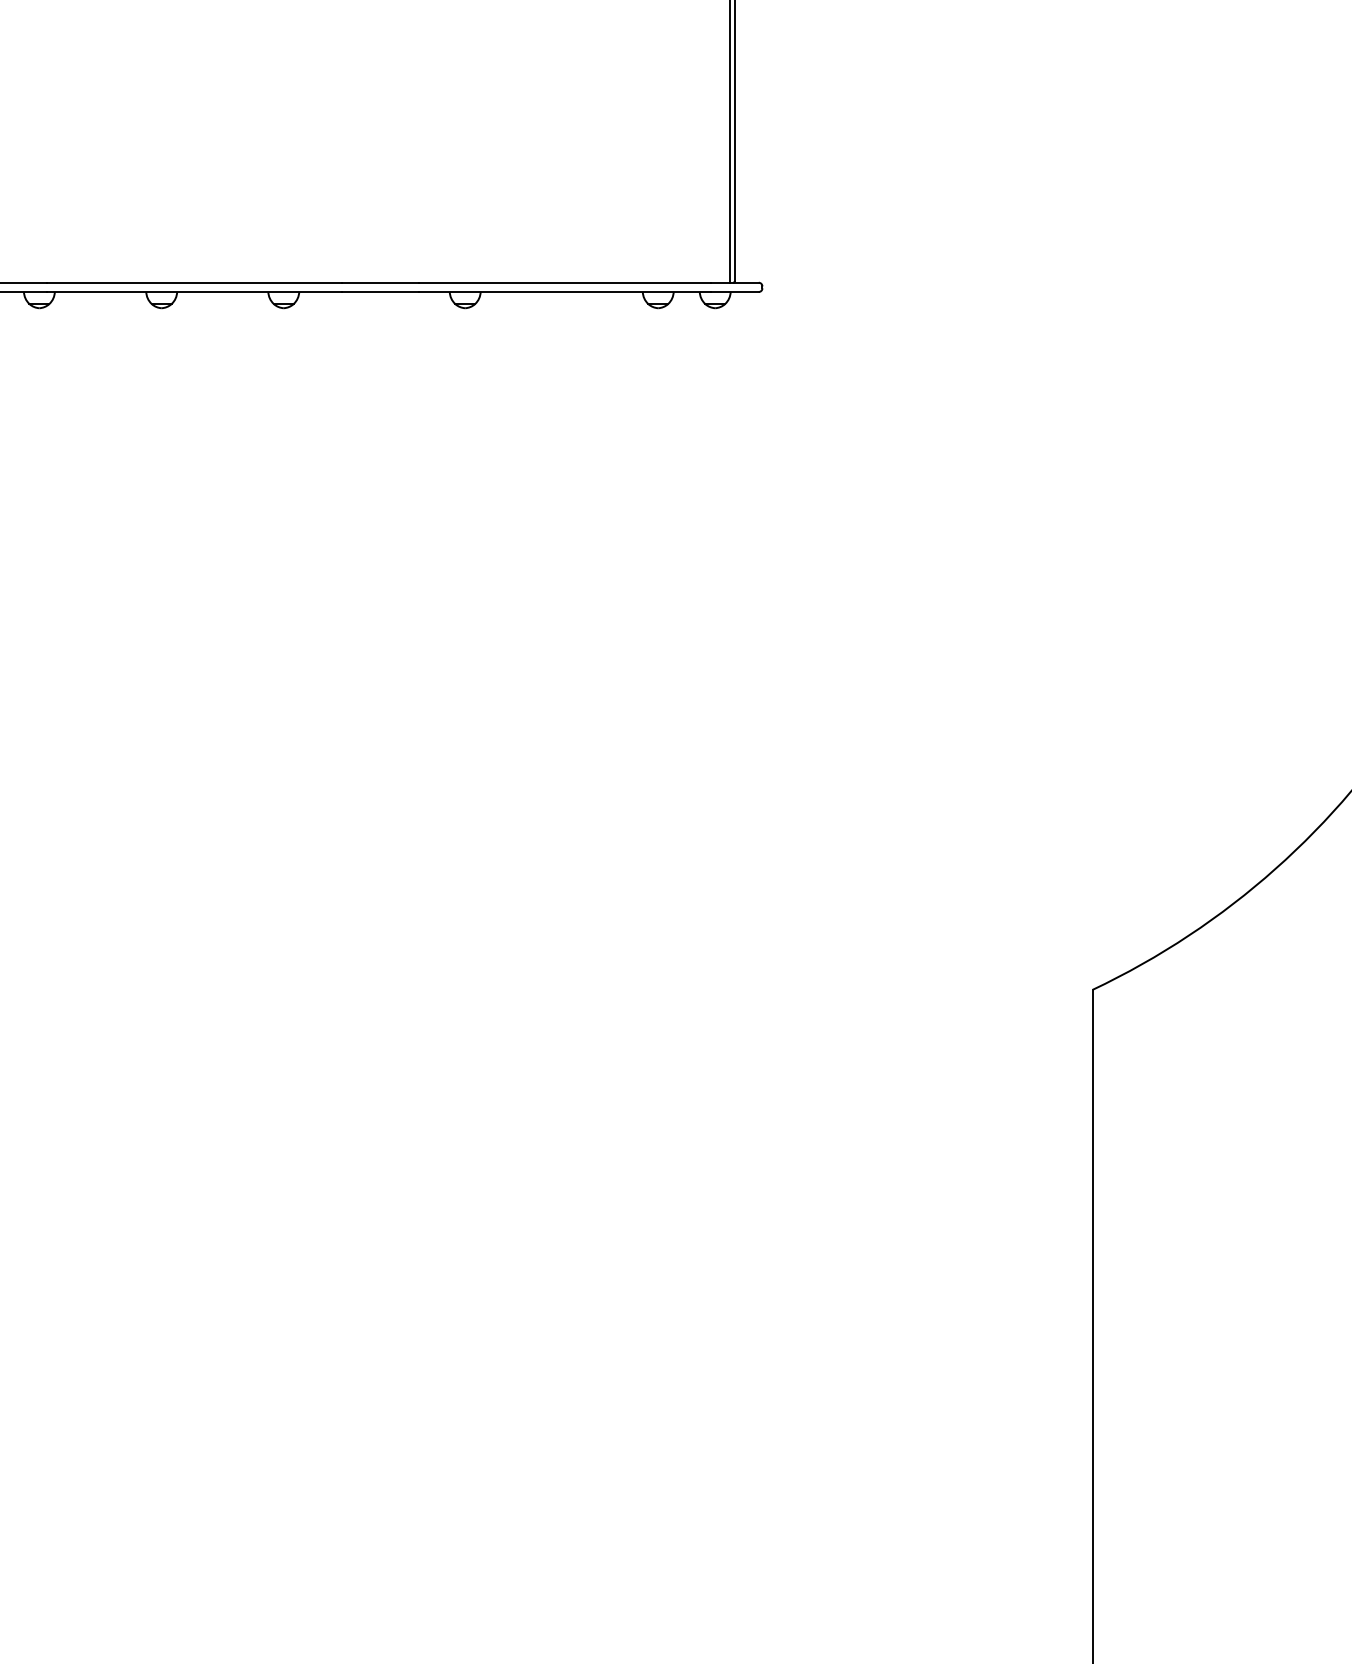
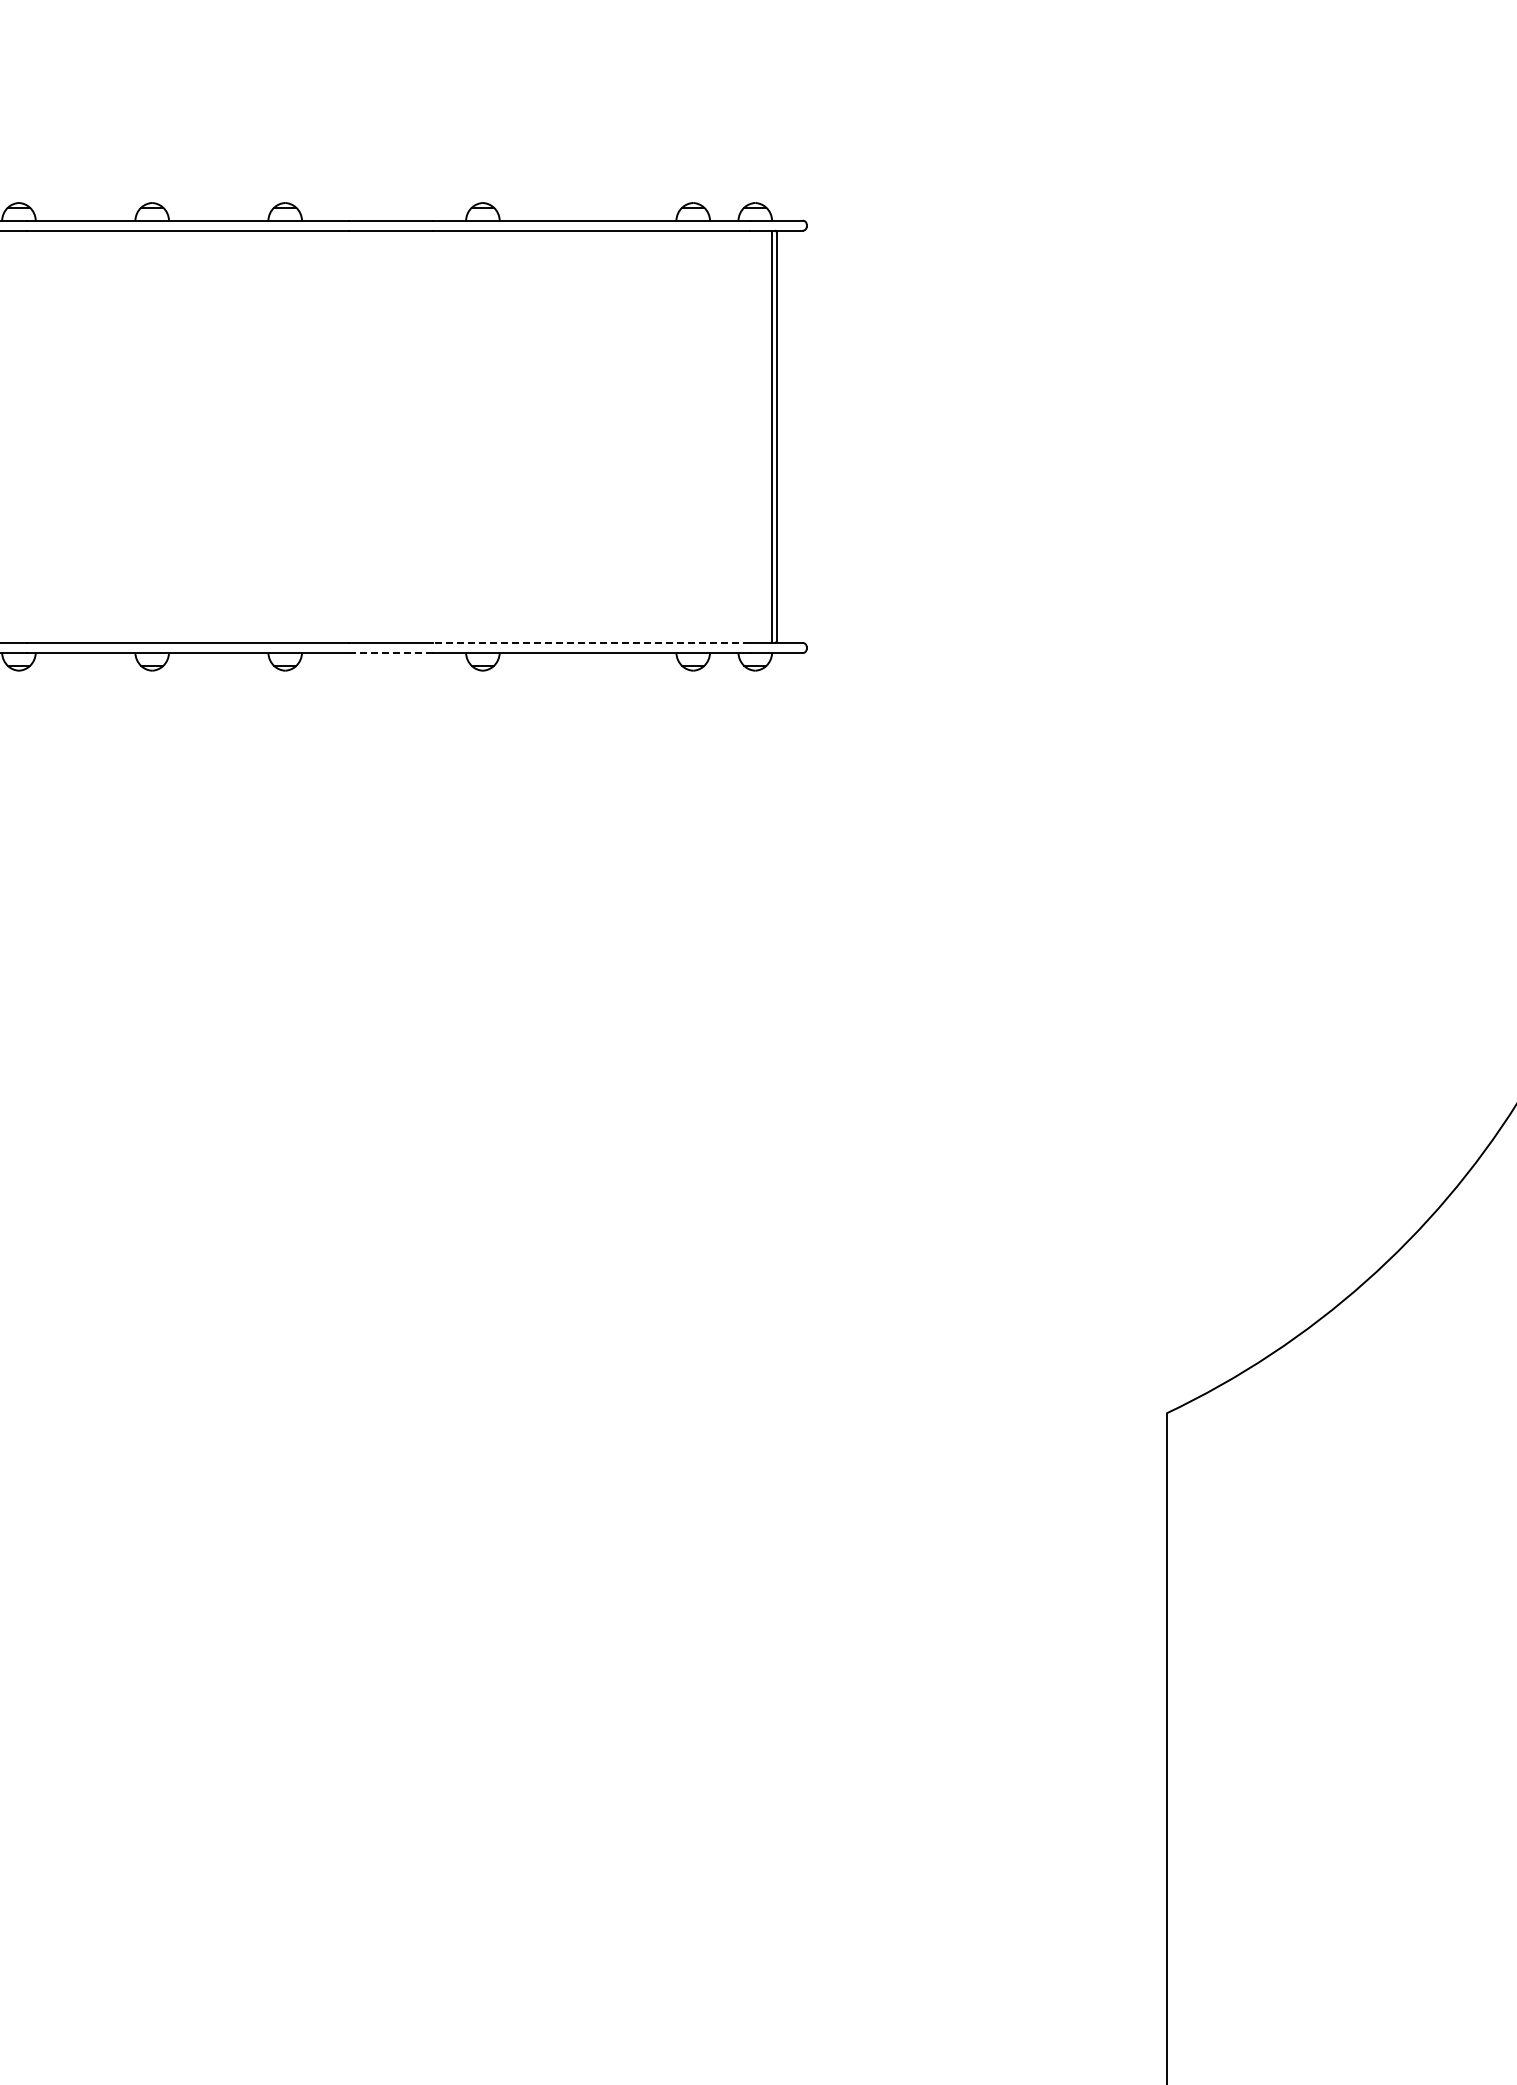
line: (564, 282) -> (591, 642), solid -> dashed
line: (380, 292) -> (390, 653), solid -> dashed

